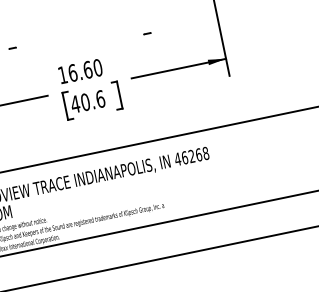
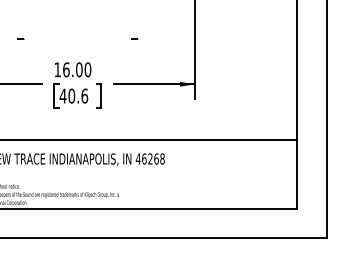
part: (147, 33) -> (134, 38), moved
text: (88, 69) -> (79, 69), 16.60 -> 16.00

